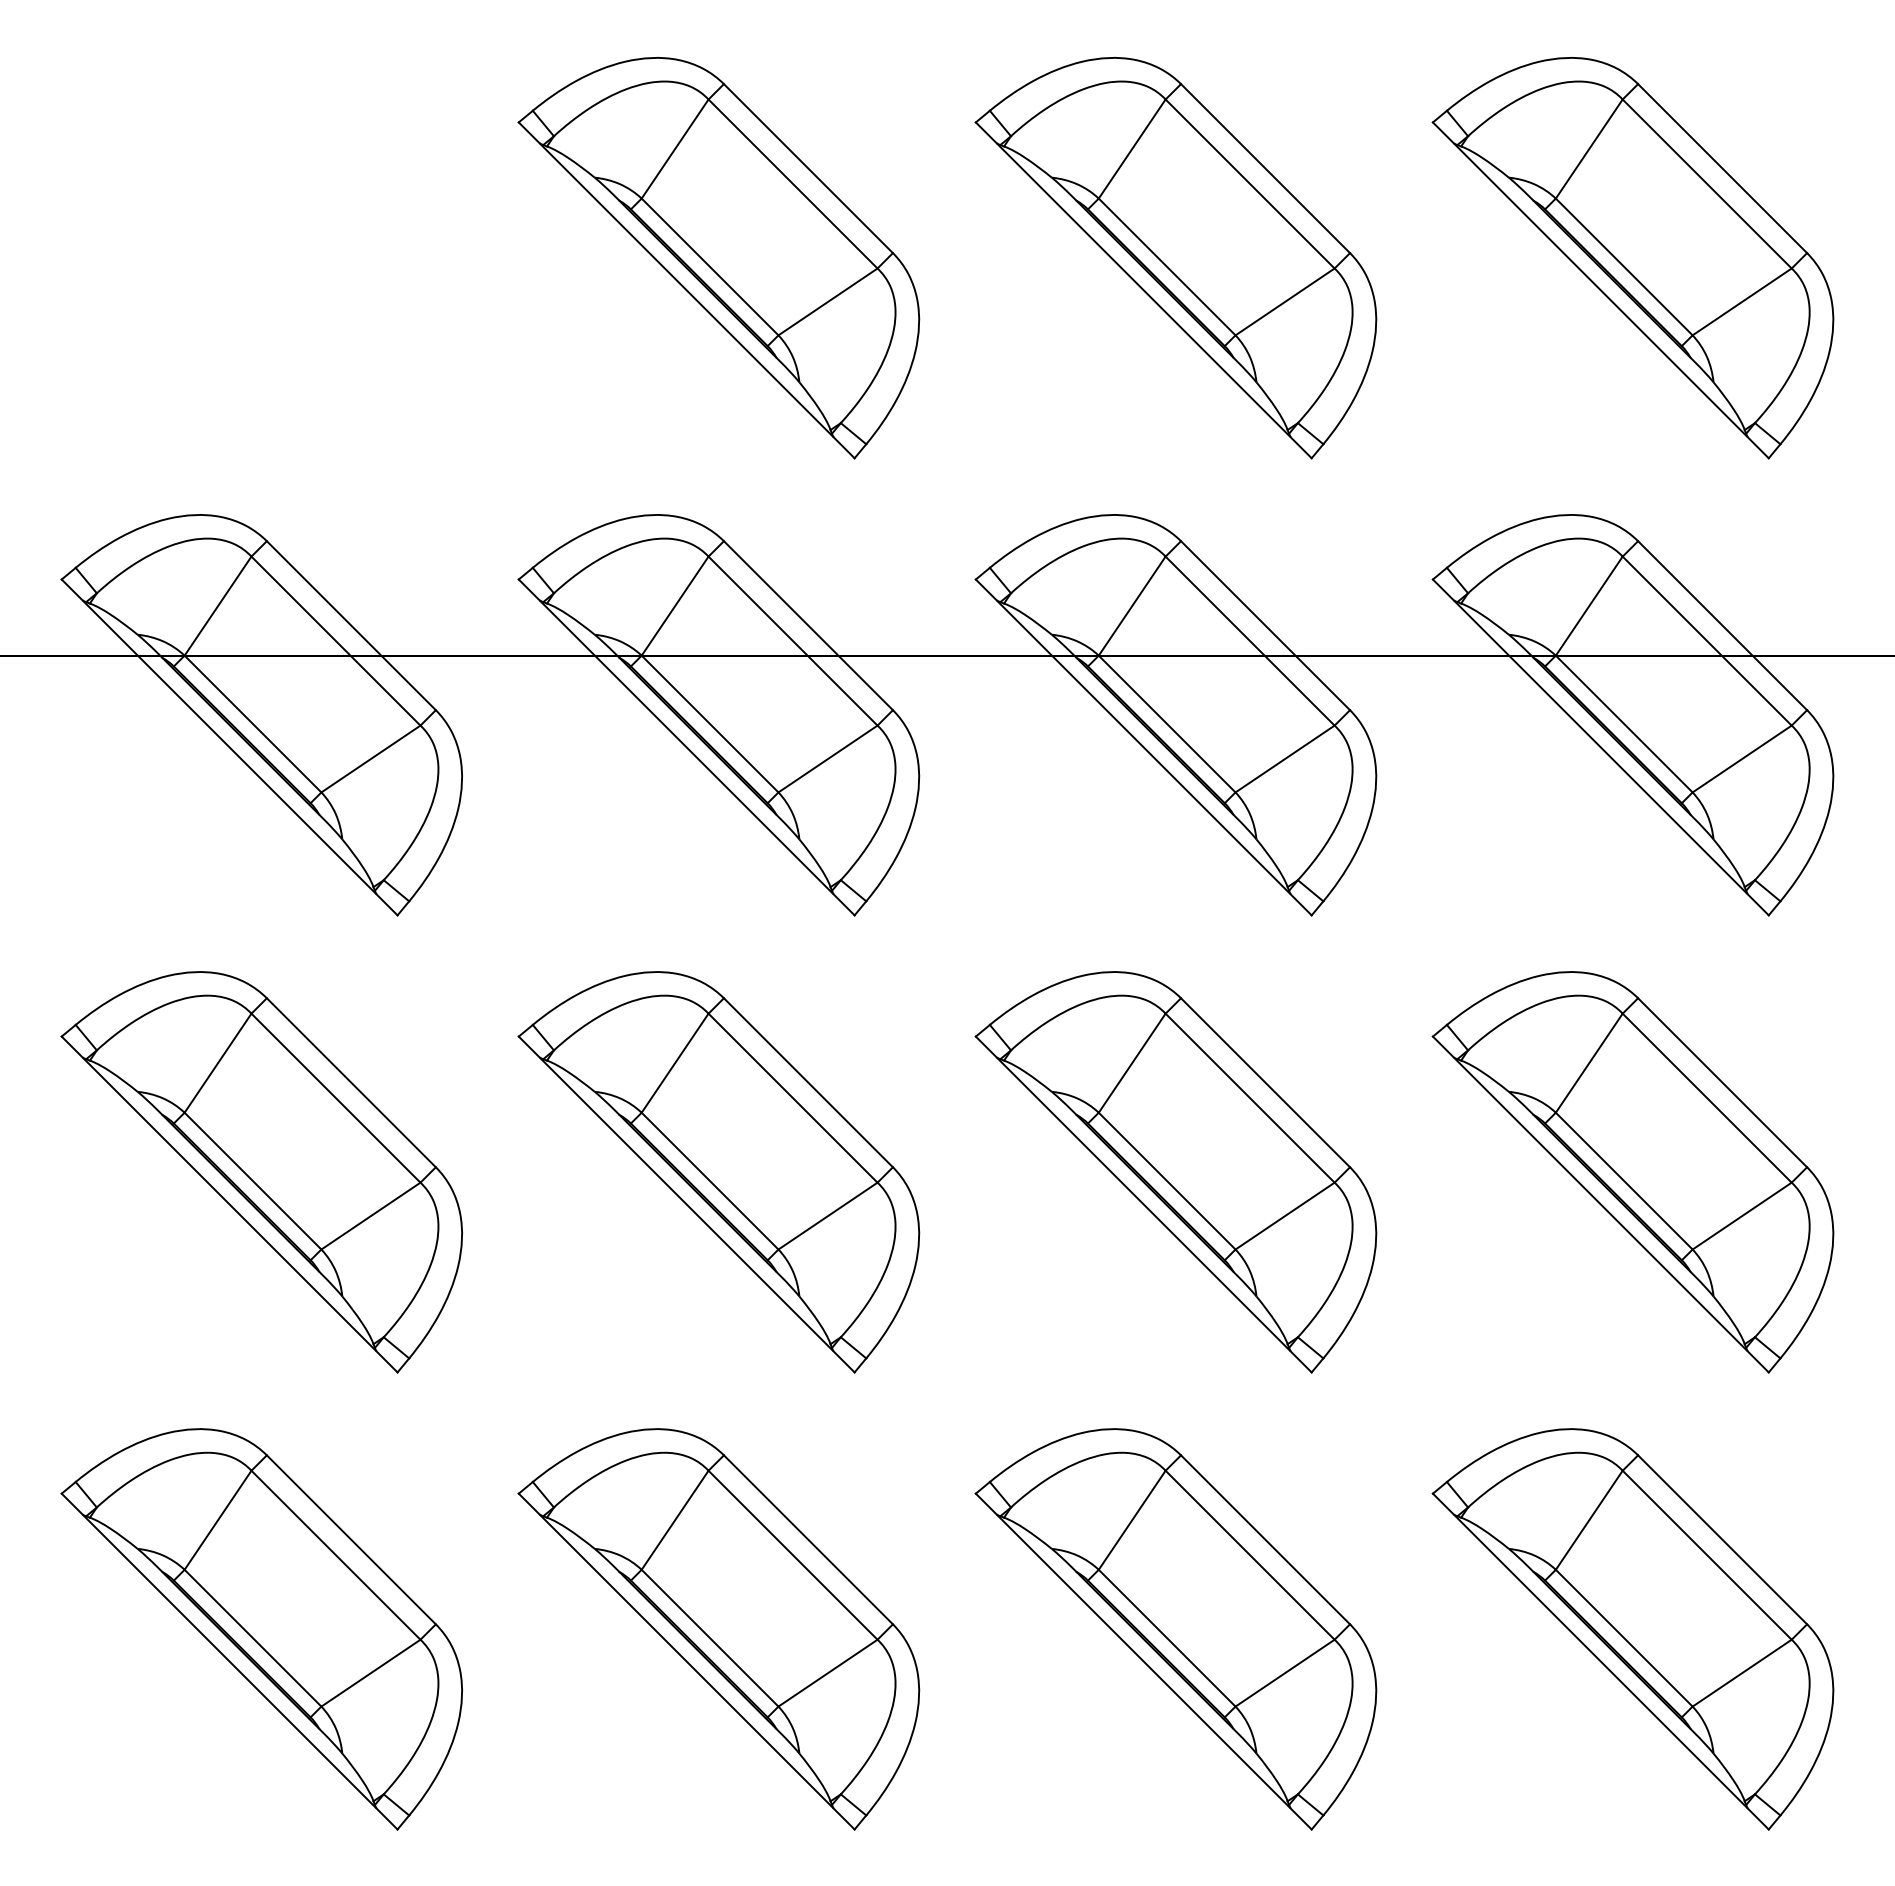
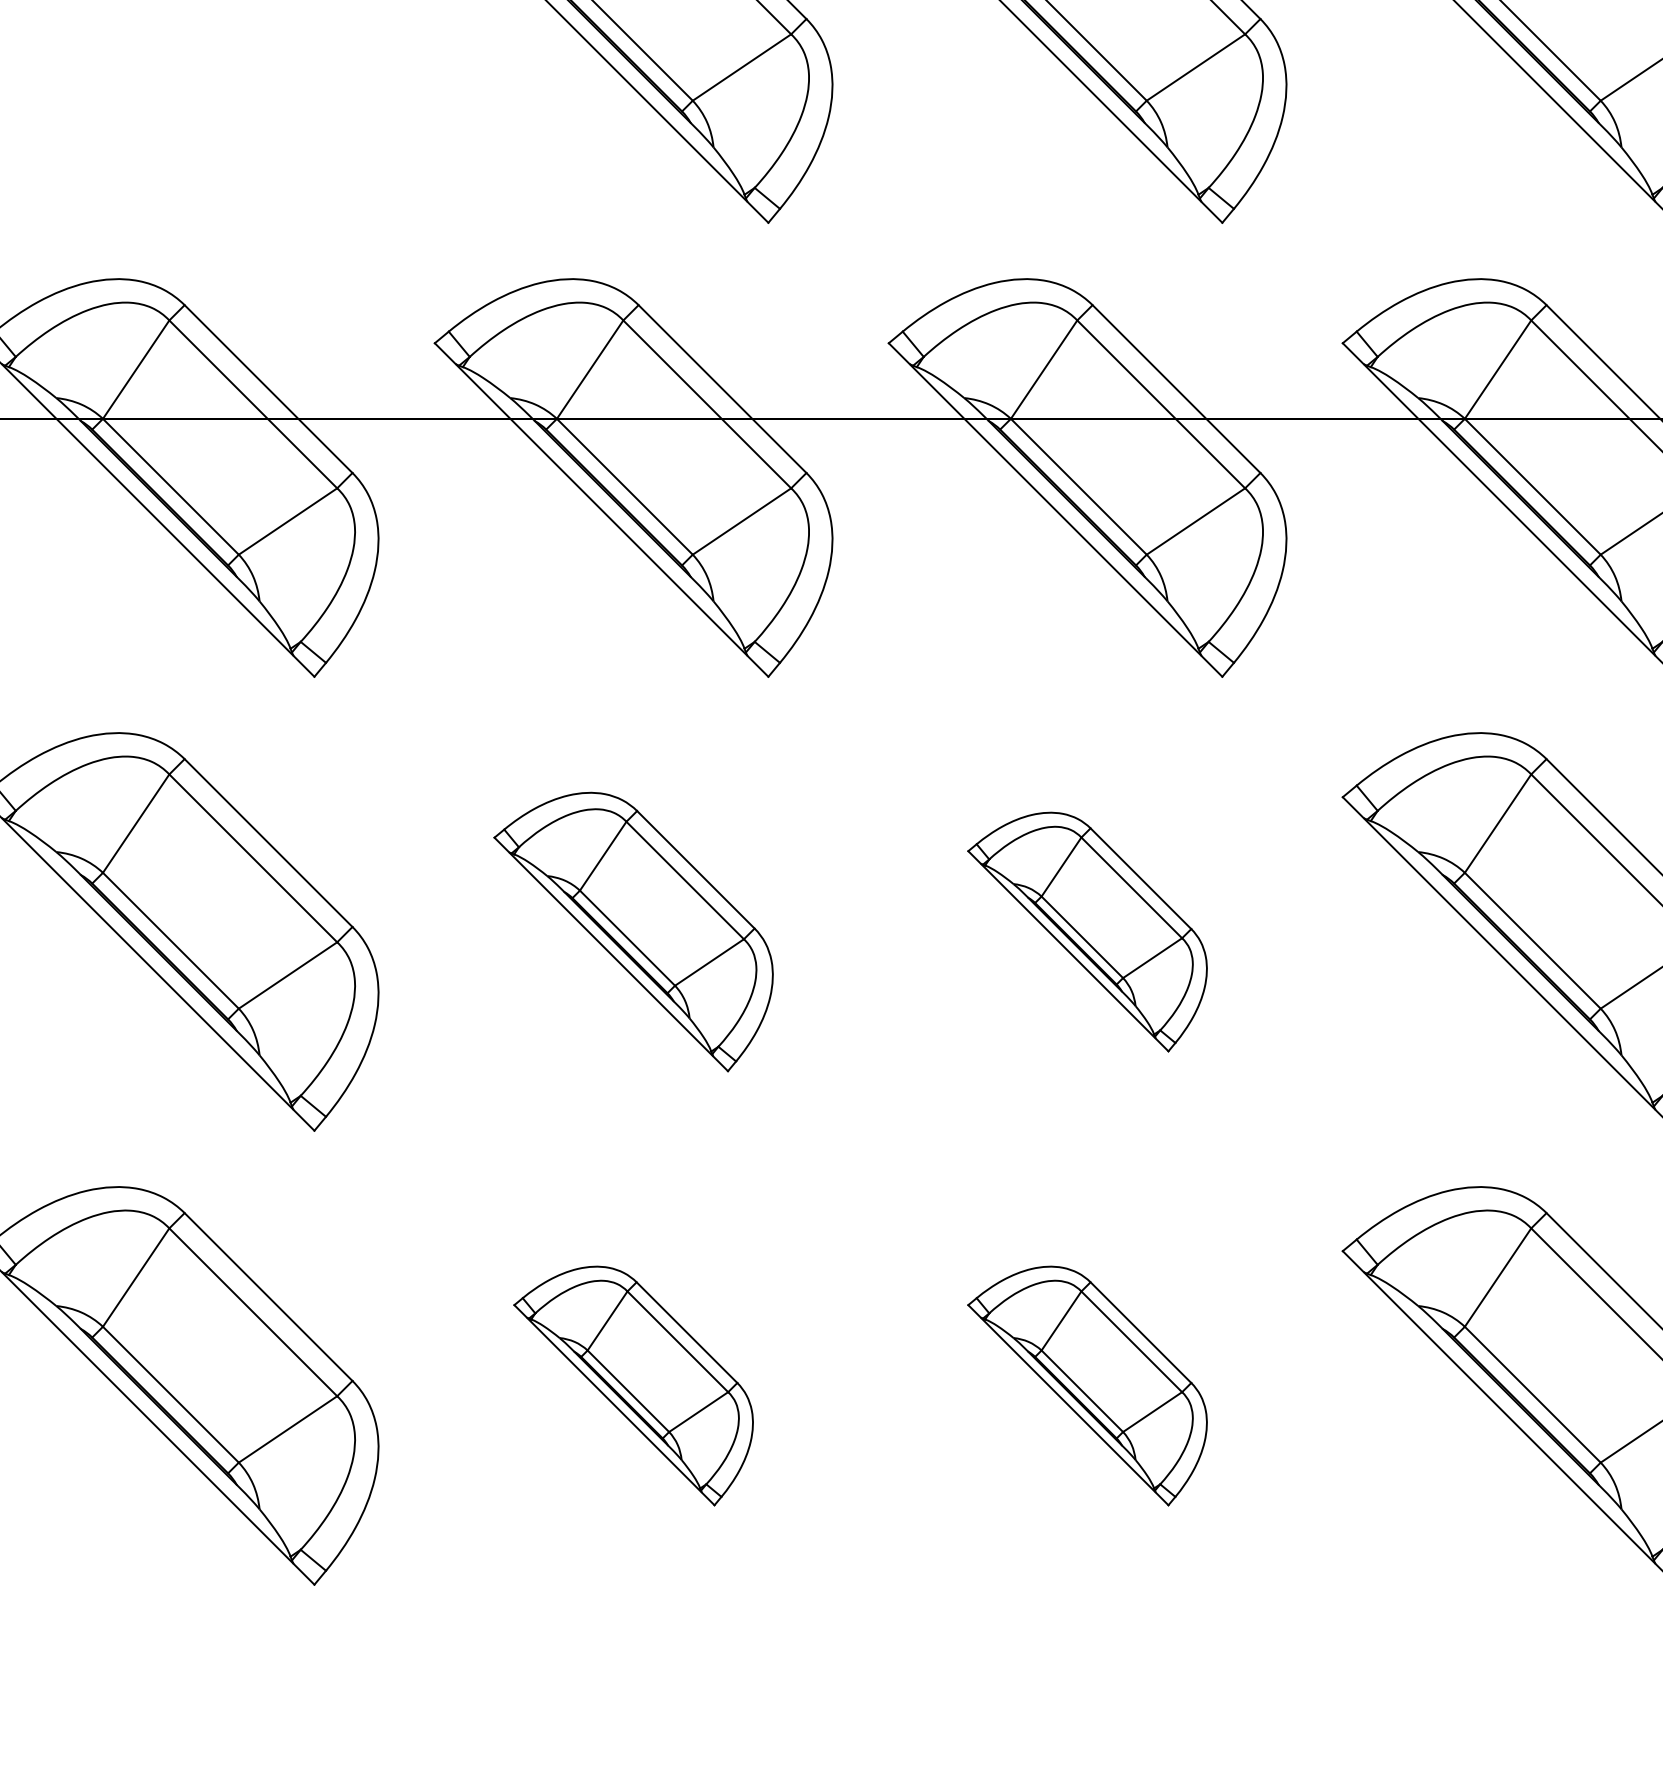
part: (718, 1172) -> (633, 932), size x0.7
part: (1175, 1172) -> (1087, 932), size x0.6
part: (718, 1629) -> (633, 1386), size x0.6
part: (1175, 1629) -> (1087, 1386), size x0.6

